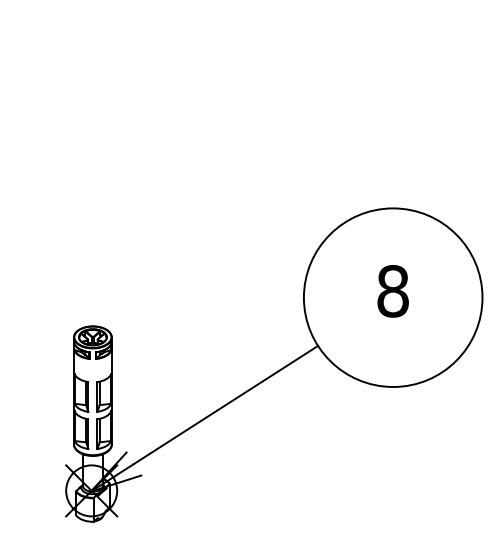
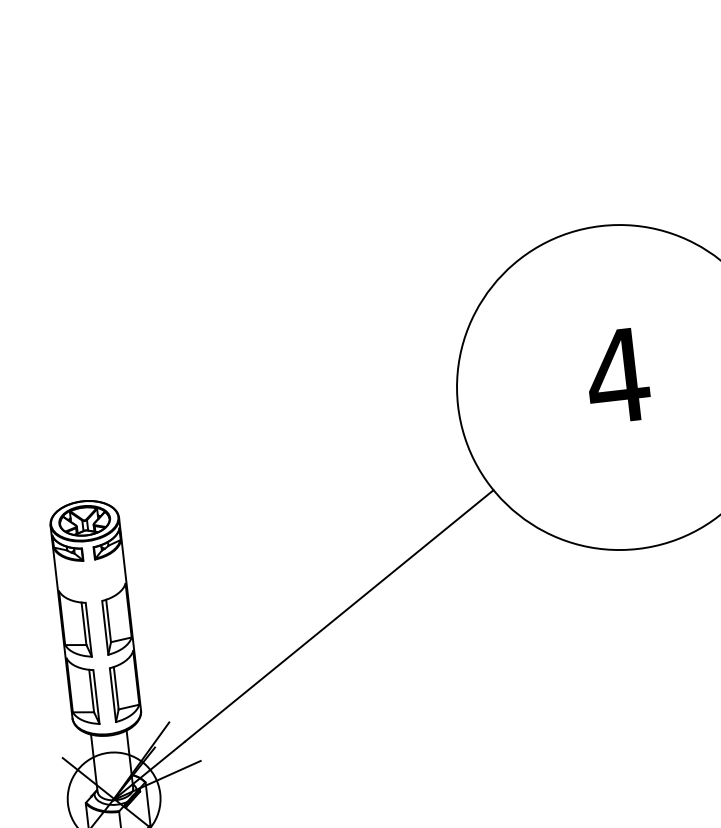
text: (392, 291) -> (616, 376), 8 -> 4

